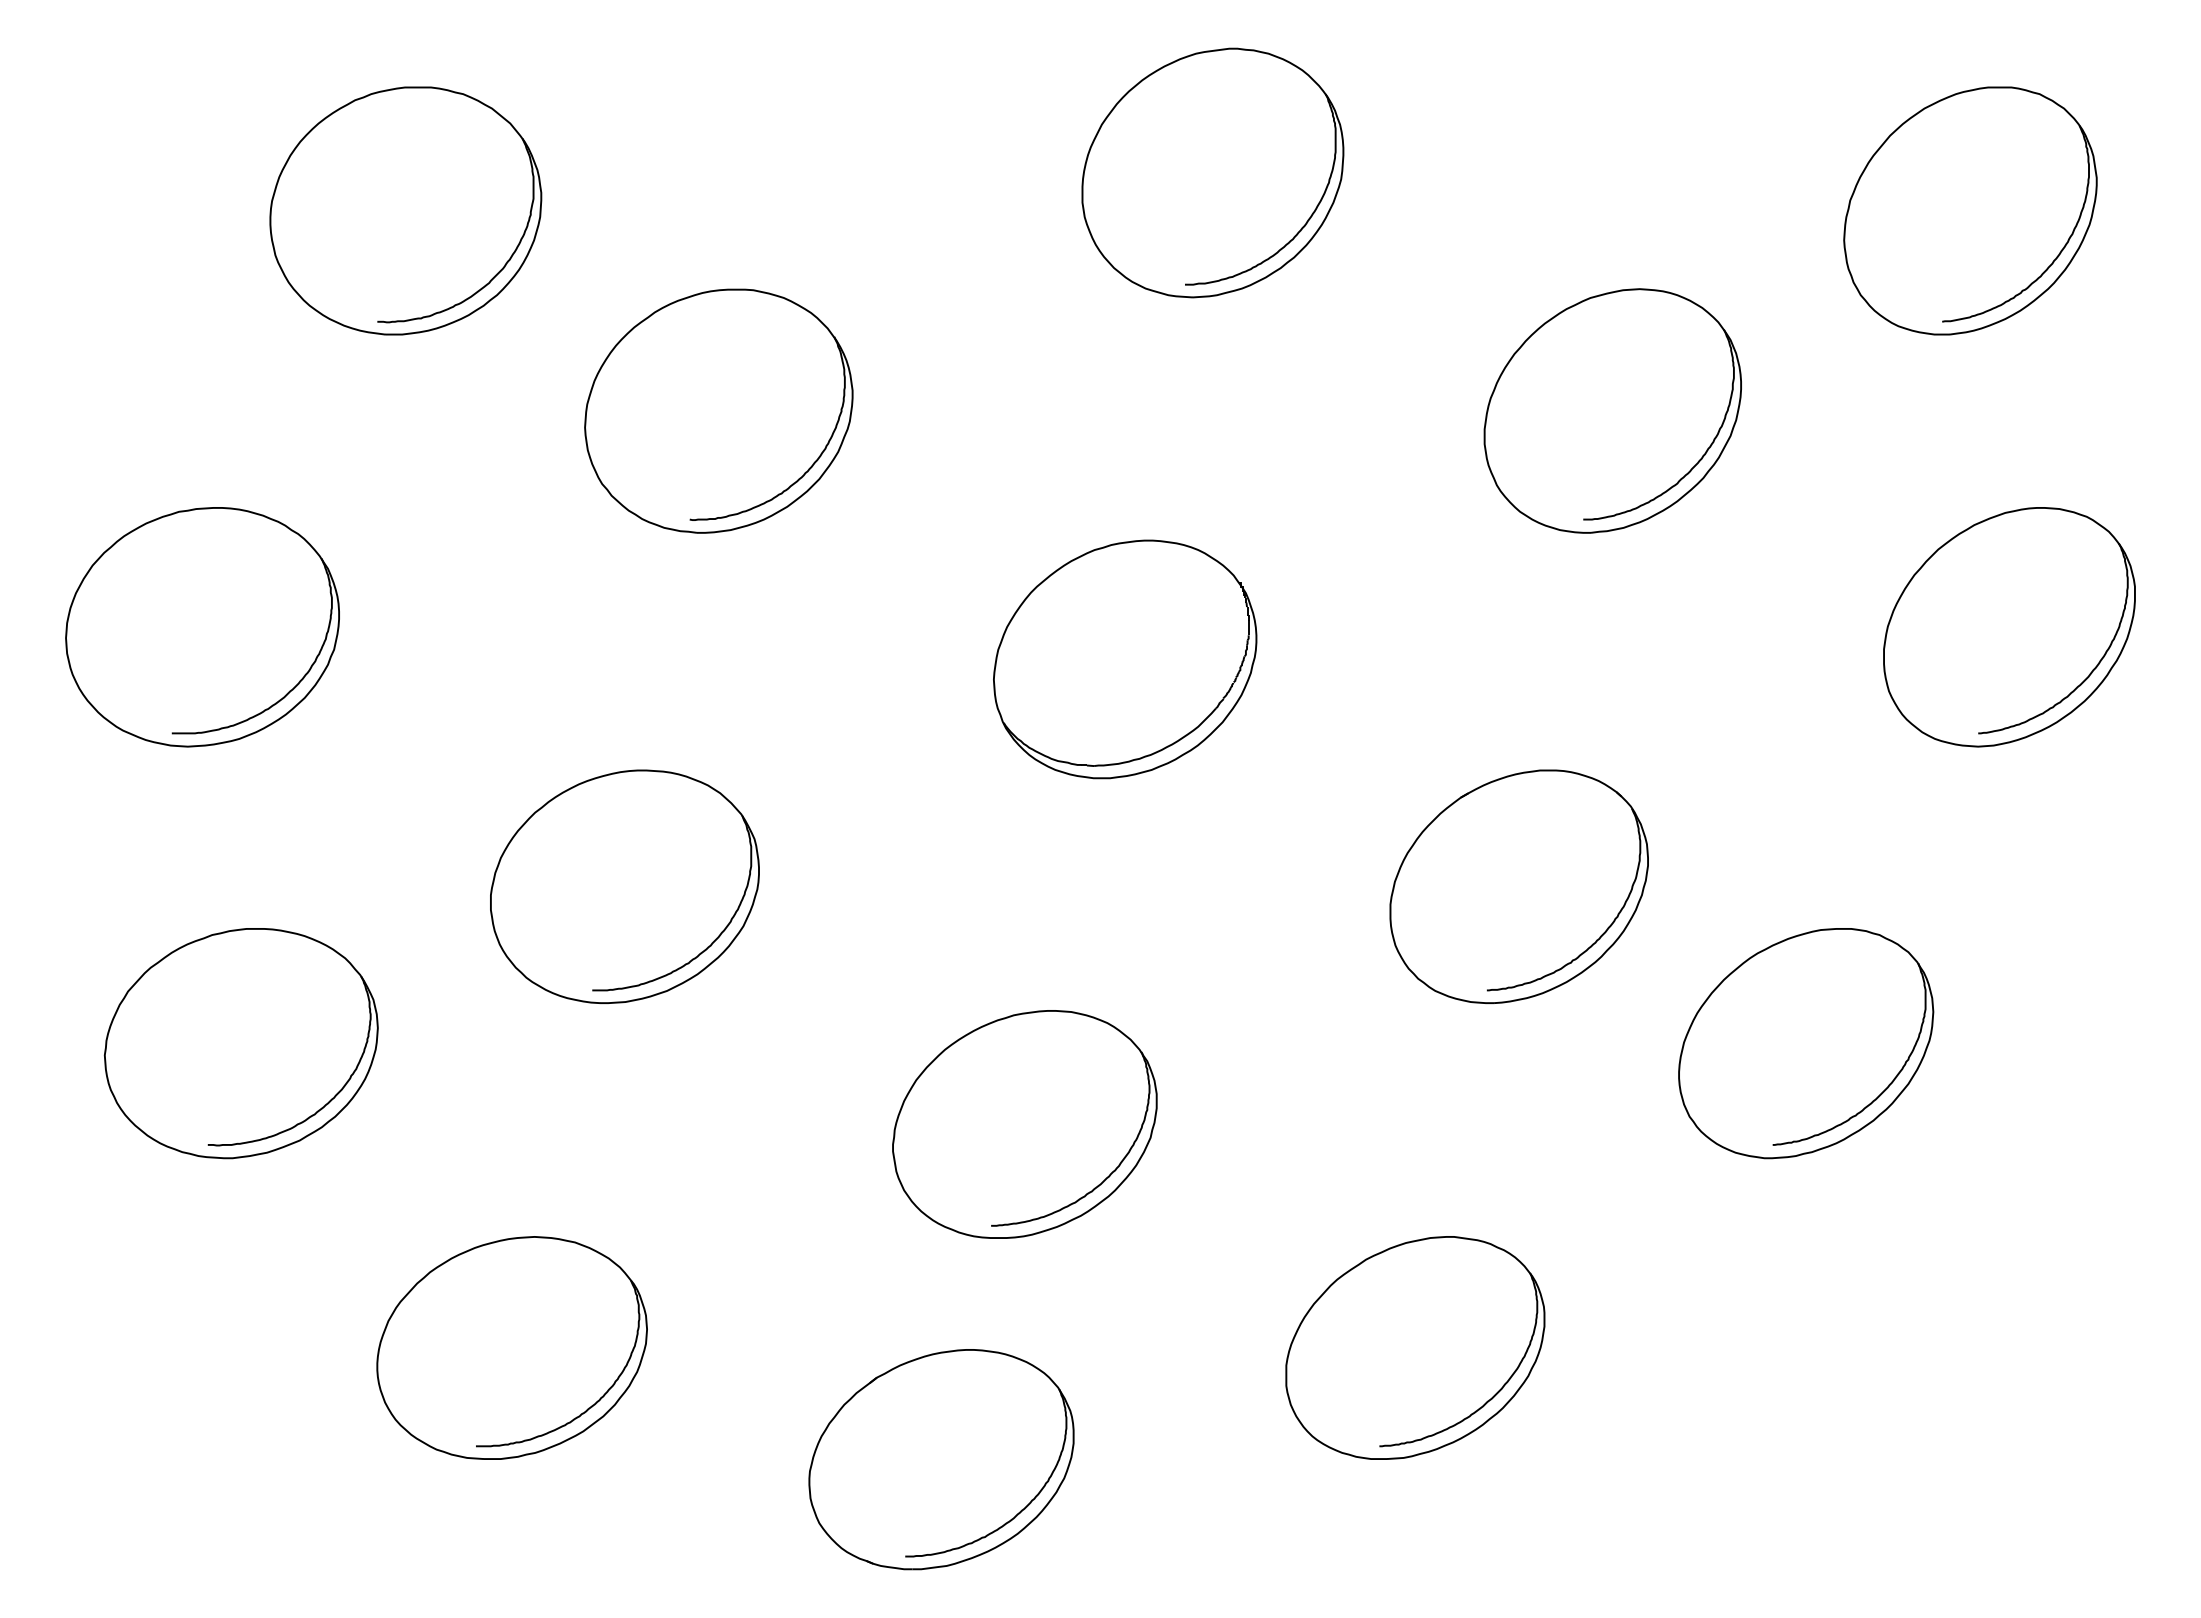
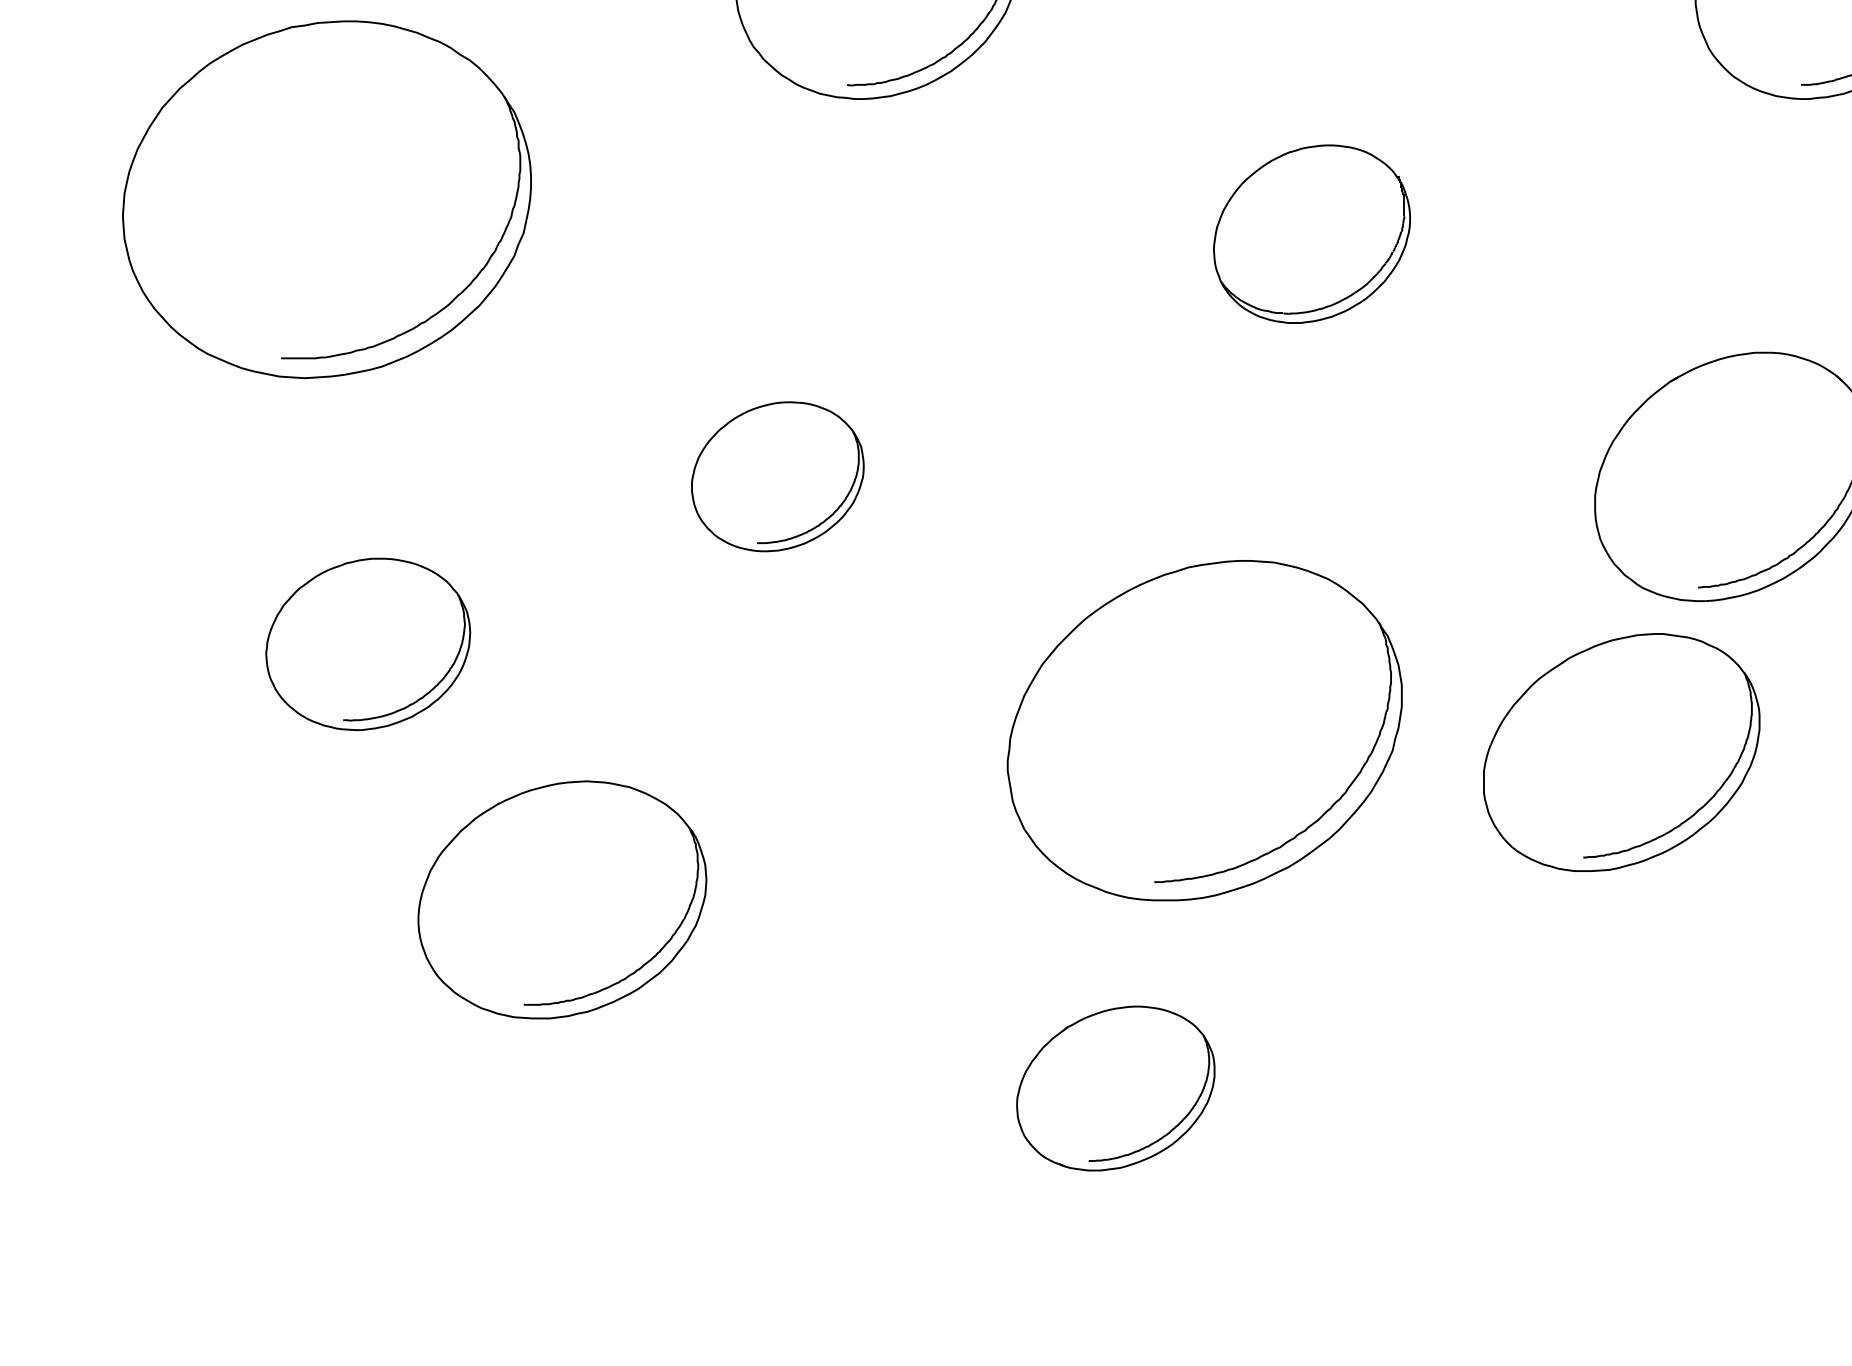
part: (202, 627) -> (326, 200), size x1.4
part: (1125, 659) -> (1312, 234), size x0.7
part: (624, 886) -> (777, 476), size x0.6
part: (240, 1043) -> (367, 644), size x0.7
part: (1024, 1124) -> (1204, 730), size x1.4
part: (511, 1347) -> (561, 899), moved
part: (1415, 1347) -> (1621, 752), moved
part: (941, 1459) -> (1115, 1088), size x0.7

